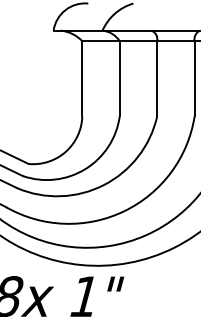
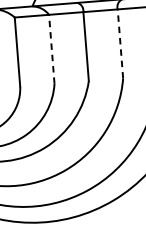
line: (119, 78) -> (51, 49), solid -> dashed
line: (194, 78) -> (120, 43), solid -> dashed

